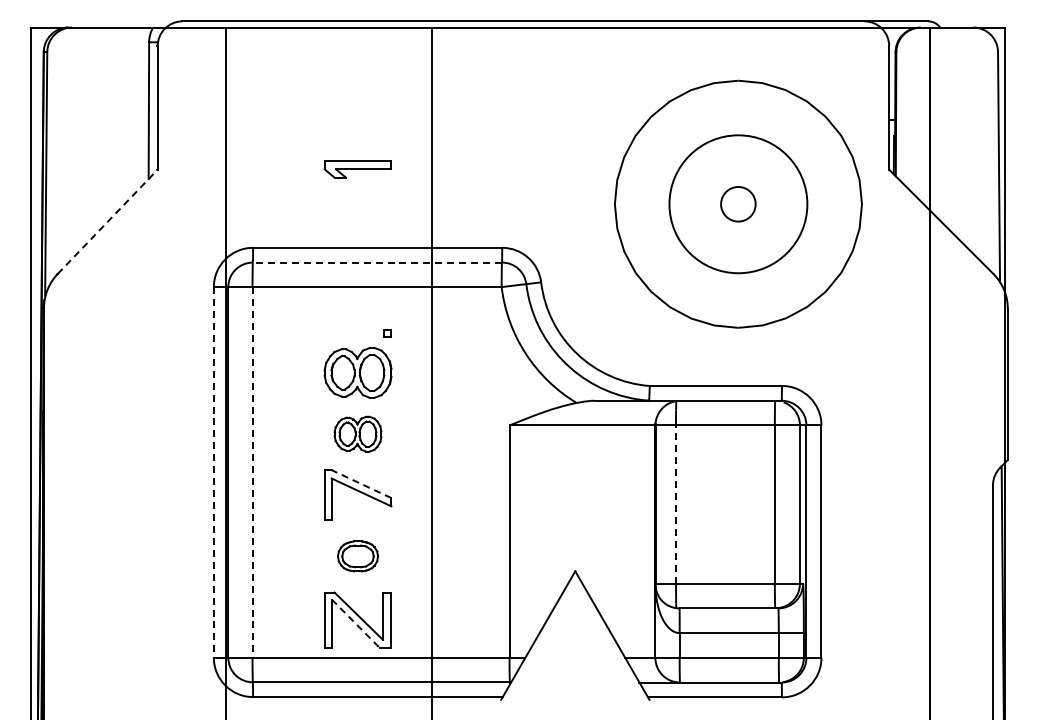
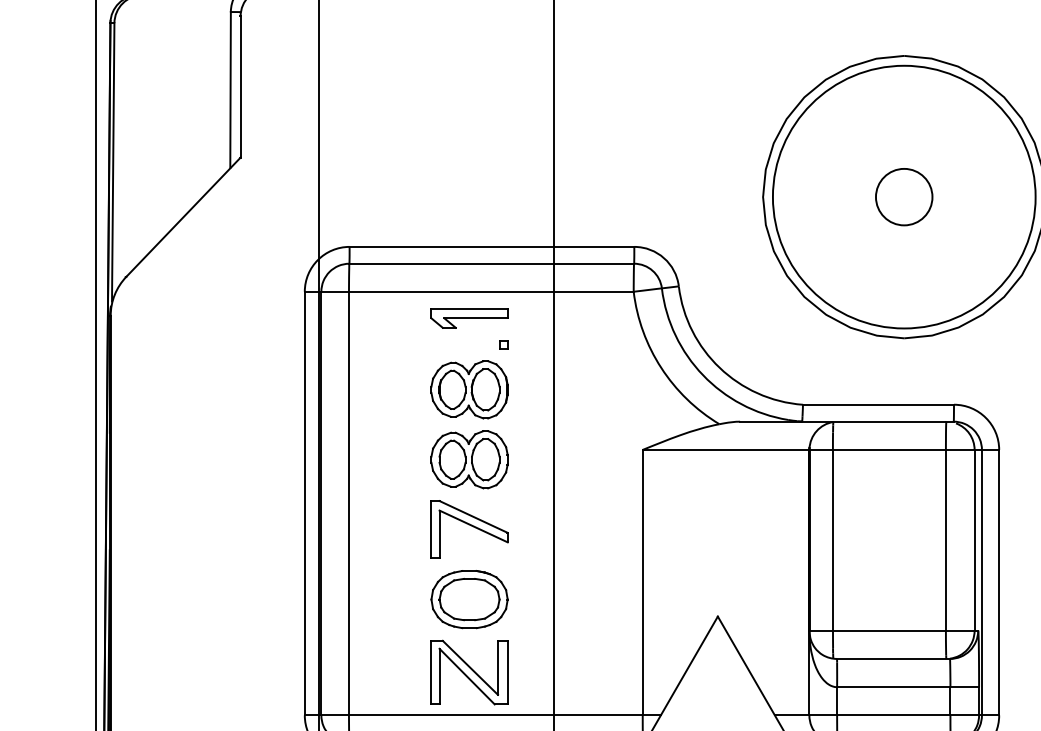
part: (357, 169) -> (468, 318), moved
circle: (738, 204) -> (904, 197), size x1.43
circle: (738, 204) -> (904, 197), size x1.67
line: (108, 221) -> (184, 216), dashed -> solid
line: (377, 262) -> (491, 263), dashed -> solid
part: (357, 434) -> (468, 460), size x1.43
line: (213, 472) -> (304, 503), dashed -> solid
line: (252, 472) -> (348, 503), dashed -> solid
line: (361, 484) -> (473, 517), dashed -> solid
line: (675, 504) -> (832, 540), dashed -> solid
part: (357, 556) -> (468, 599), size x1.67
line: (356, 624) -> (467, 677), dashed -> solid

